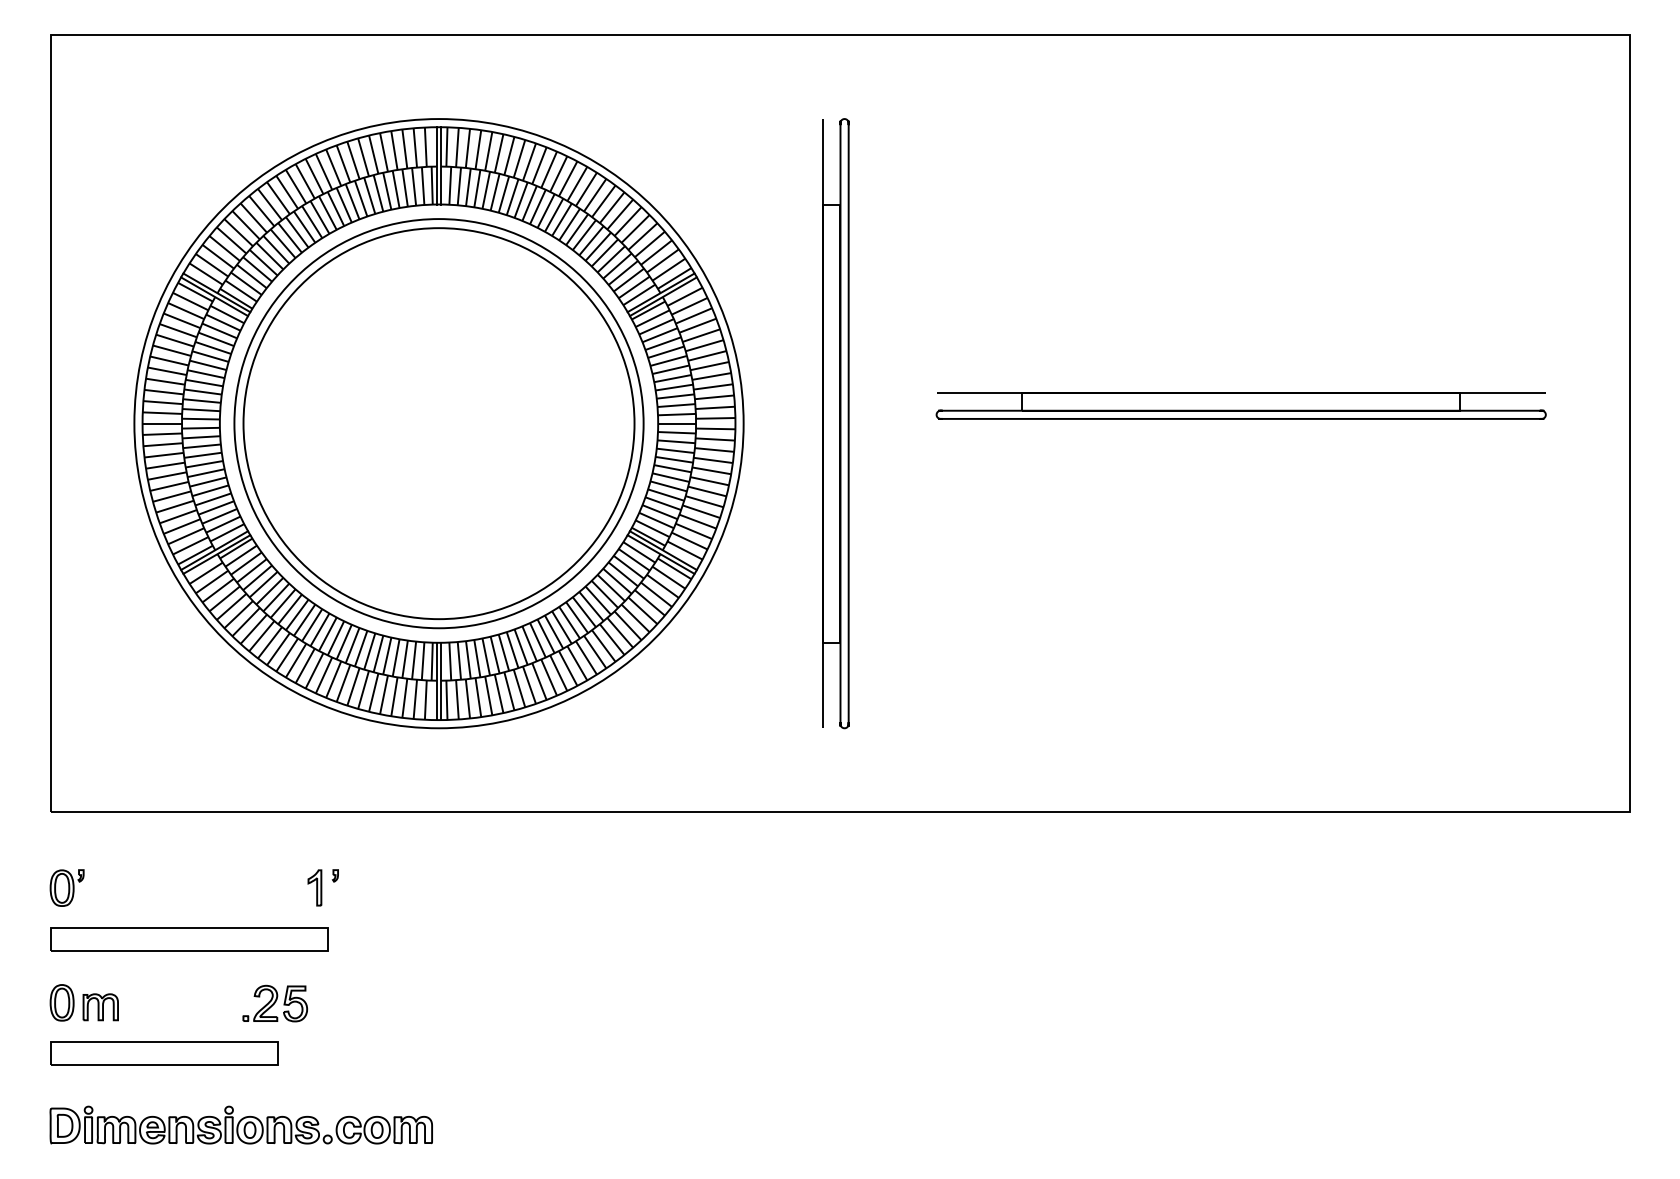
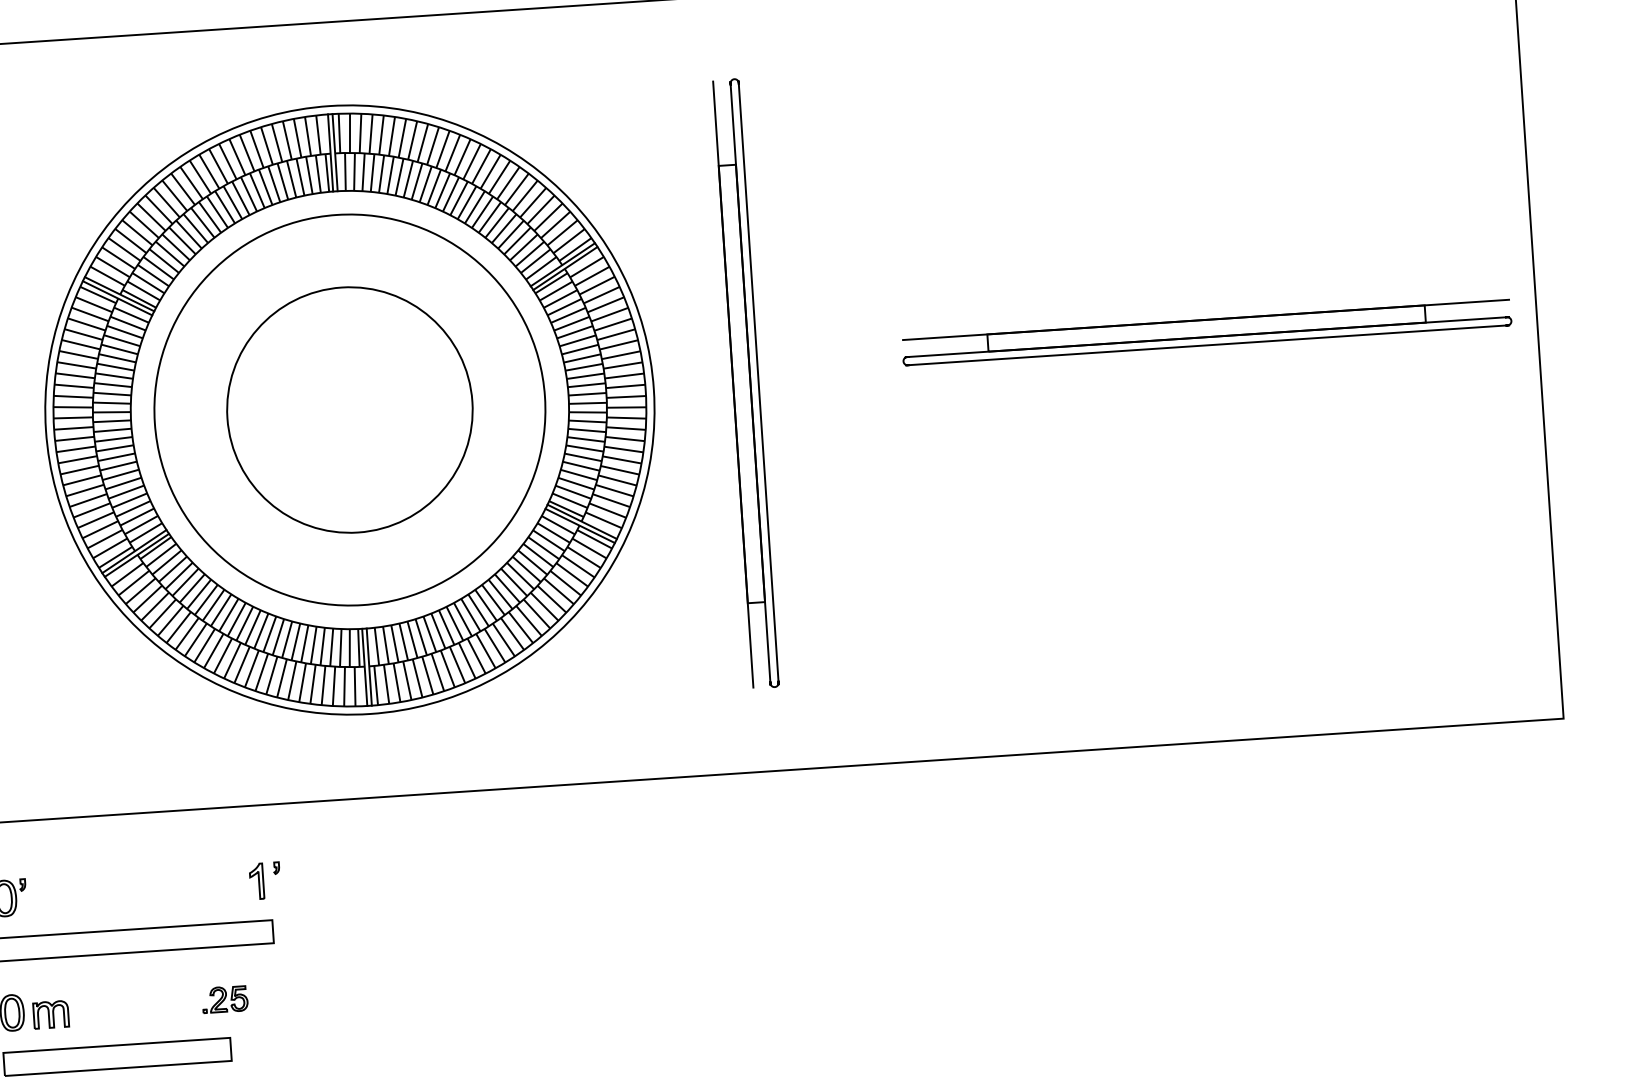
part: (1240, 405) -> (1206, 331), moved
circle: (438, 423) -> (349, 409), size x0.6
part: (275, 1003) -> (225, 999), size x0.7

